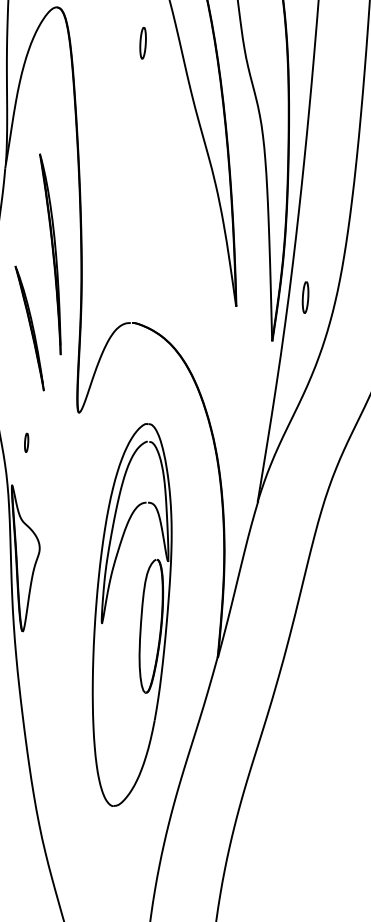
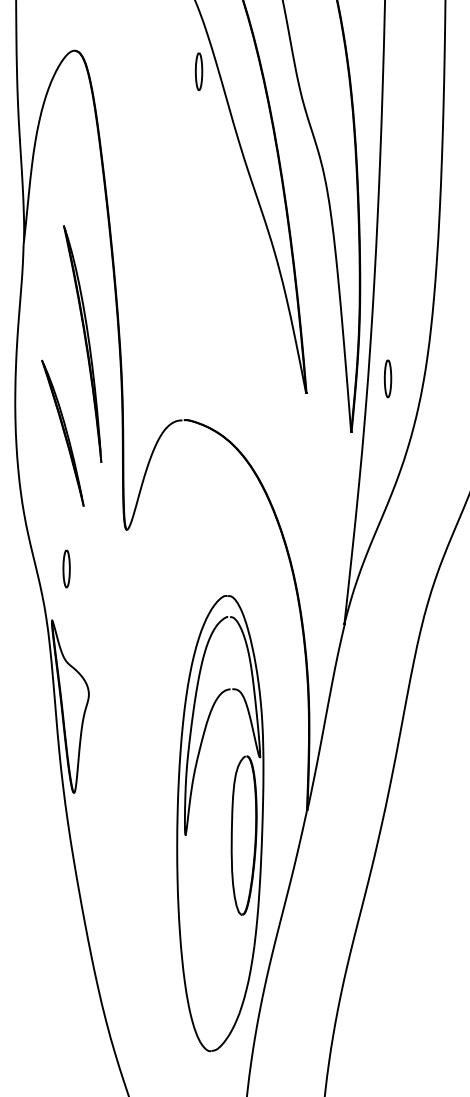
part: (142, 43) -> (198, 71), moved
part: (26, 442) -> (66, 568), size x1.67
part: (131, 615) -> (220, 823), moved

